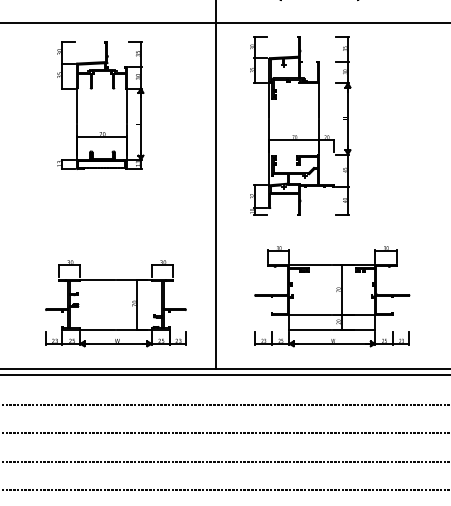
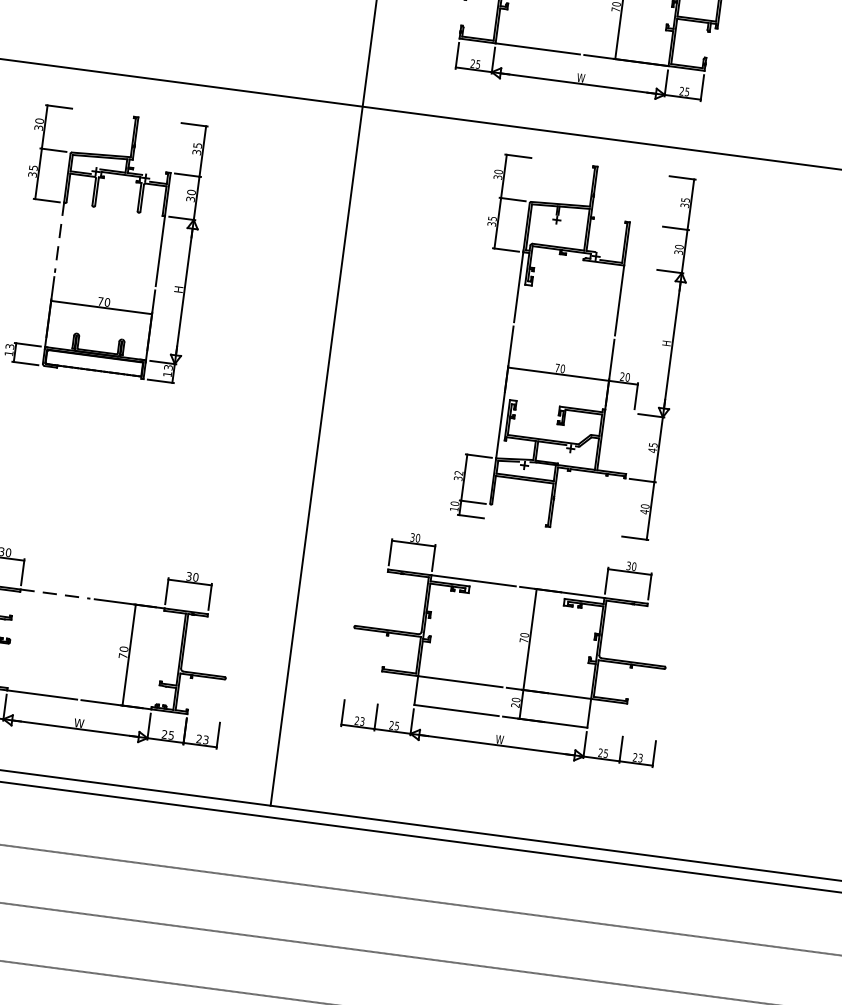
line: (76, 105) -> (59, 237), solid -> dashed
part: (300, 125) -> (574, 345), moved
line: (98, 279) -> (57, 594), solid -> dashed
part: (332, 296) -> (510, 649), moved

